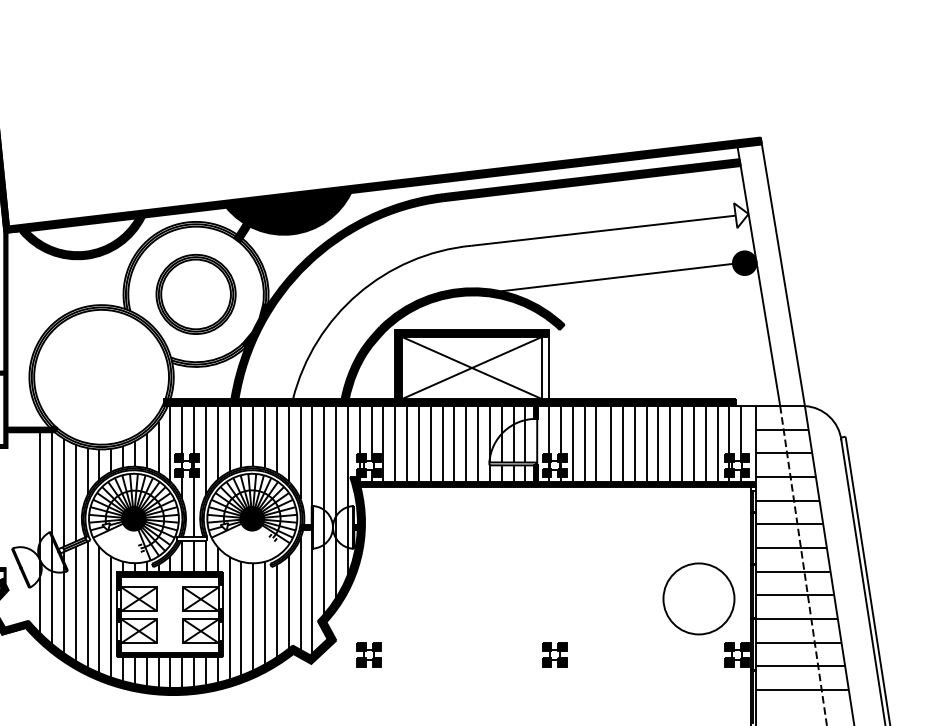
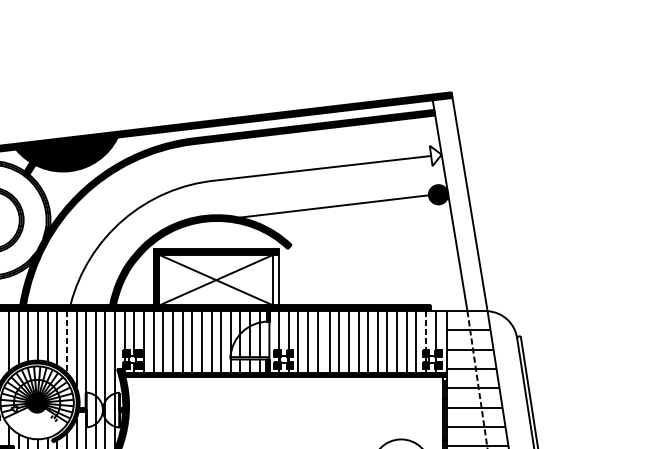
line: (729, 429) -> (426, 330), solid -> dashed
line: (288, 443) -> (66, 341), solid -> dashed

